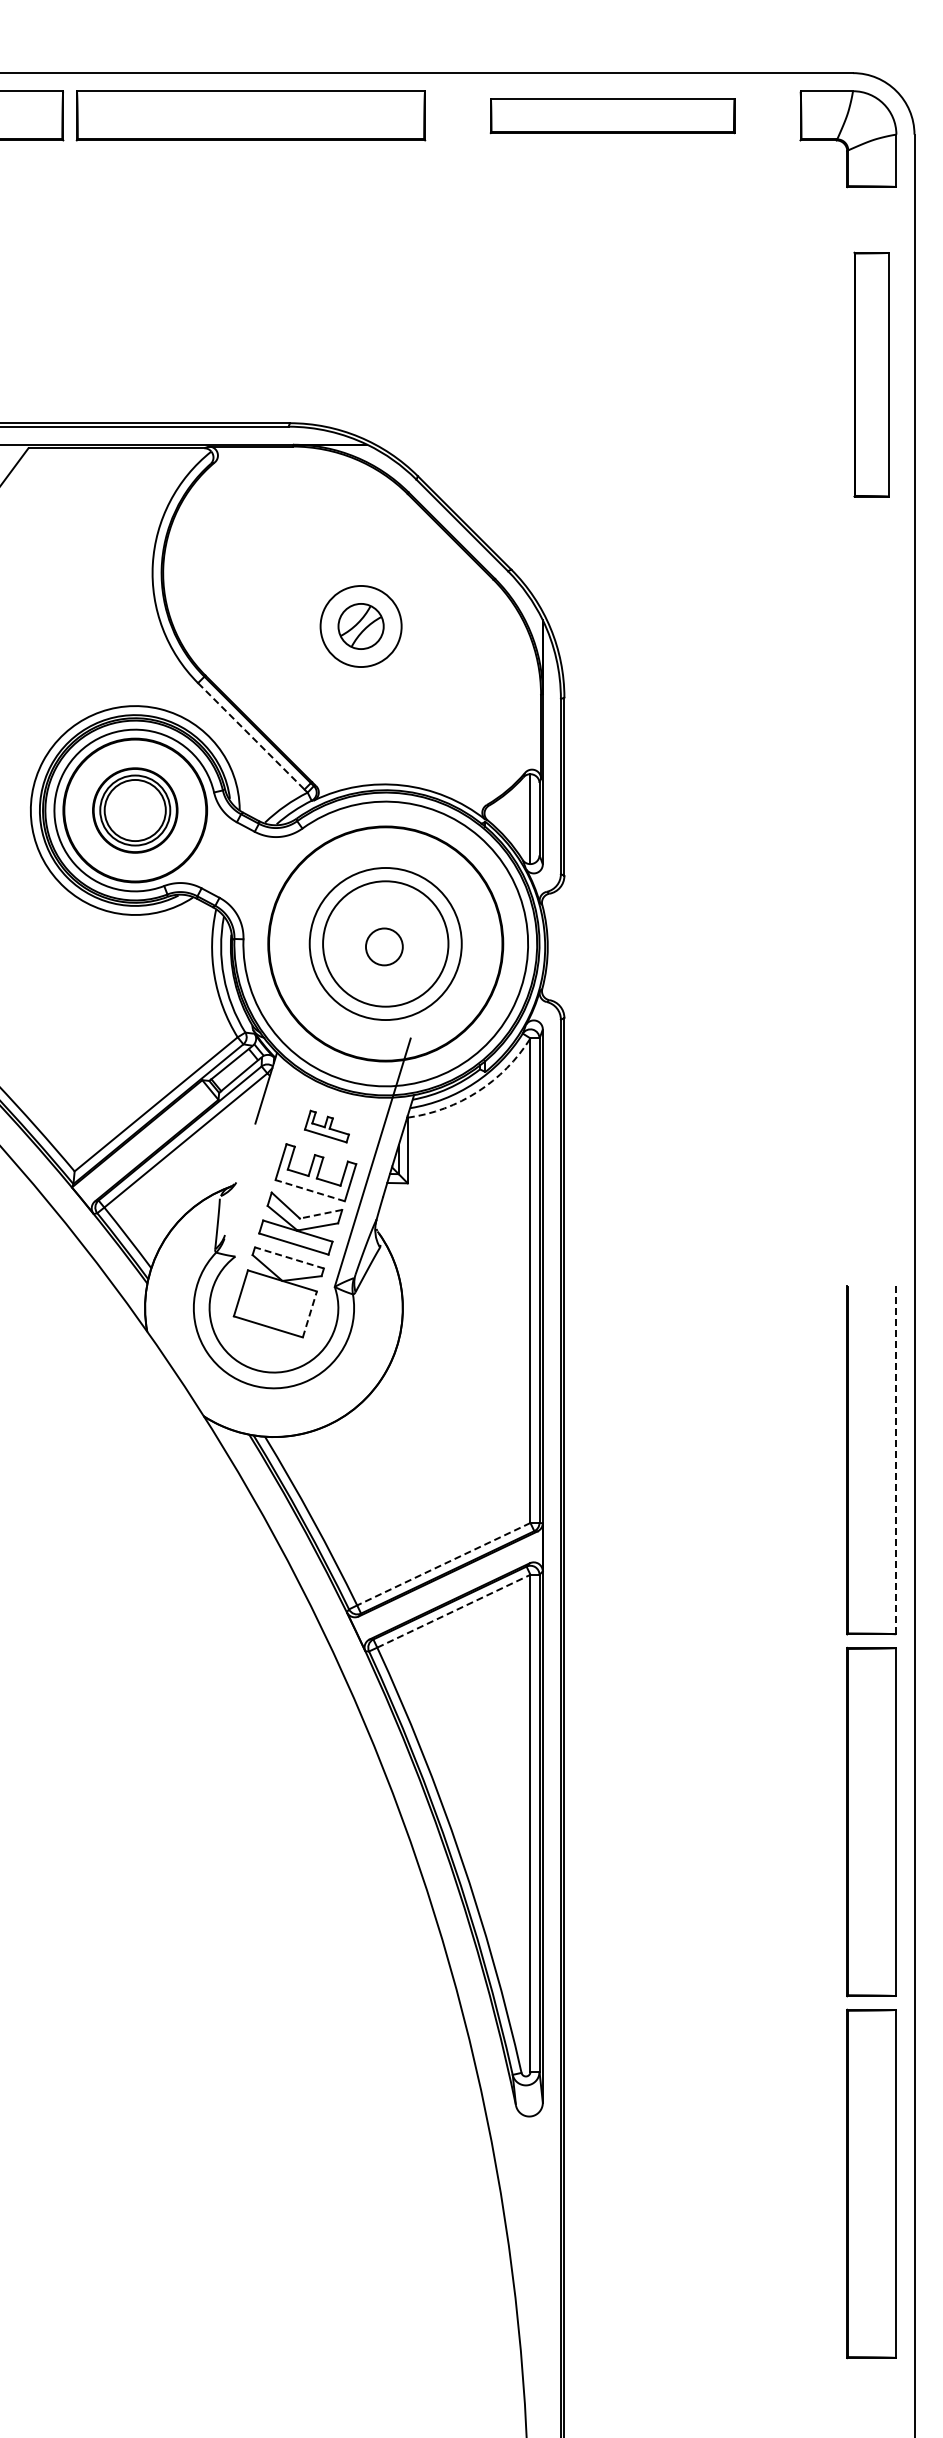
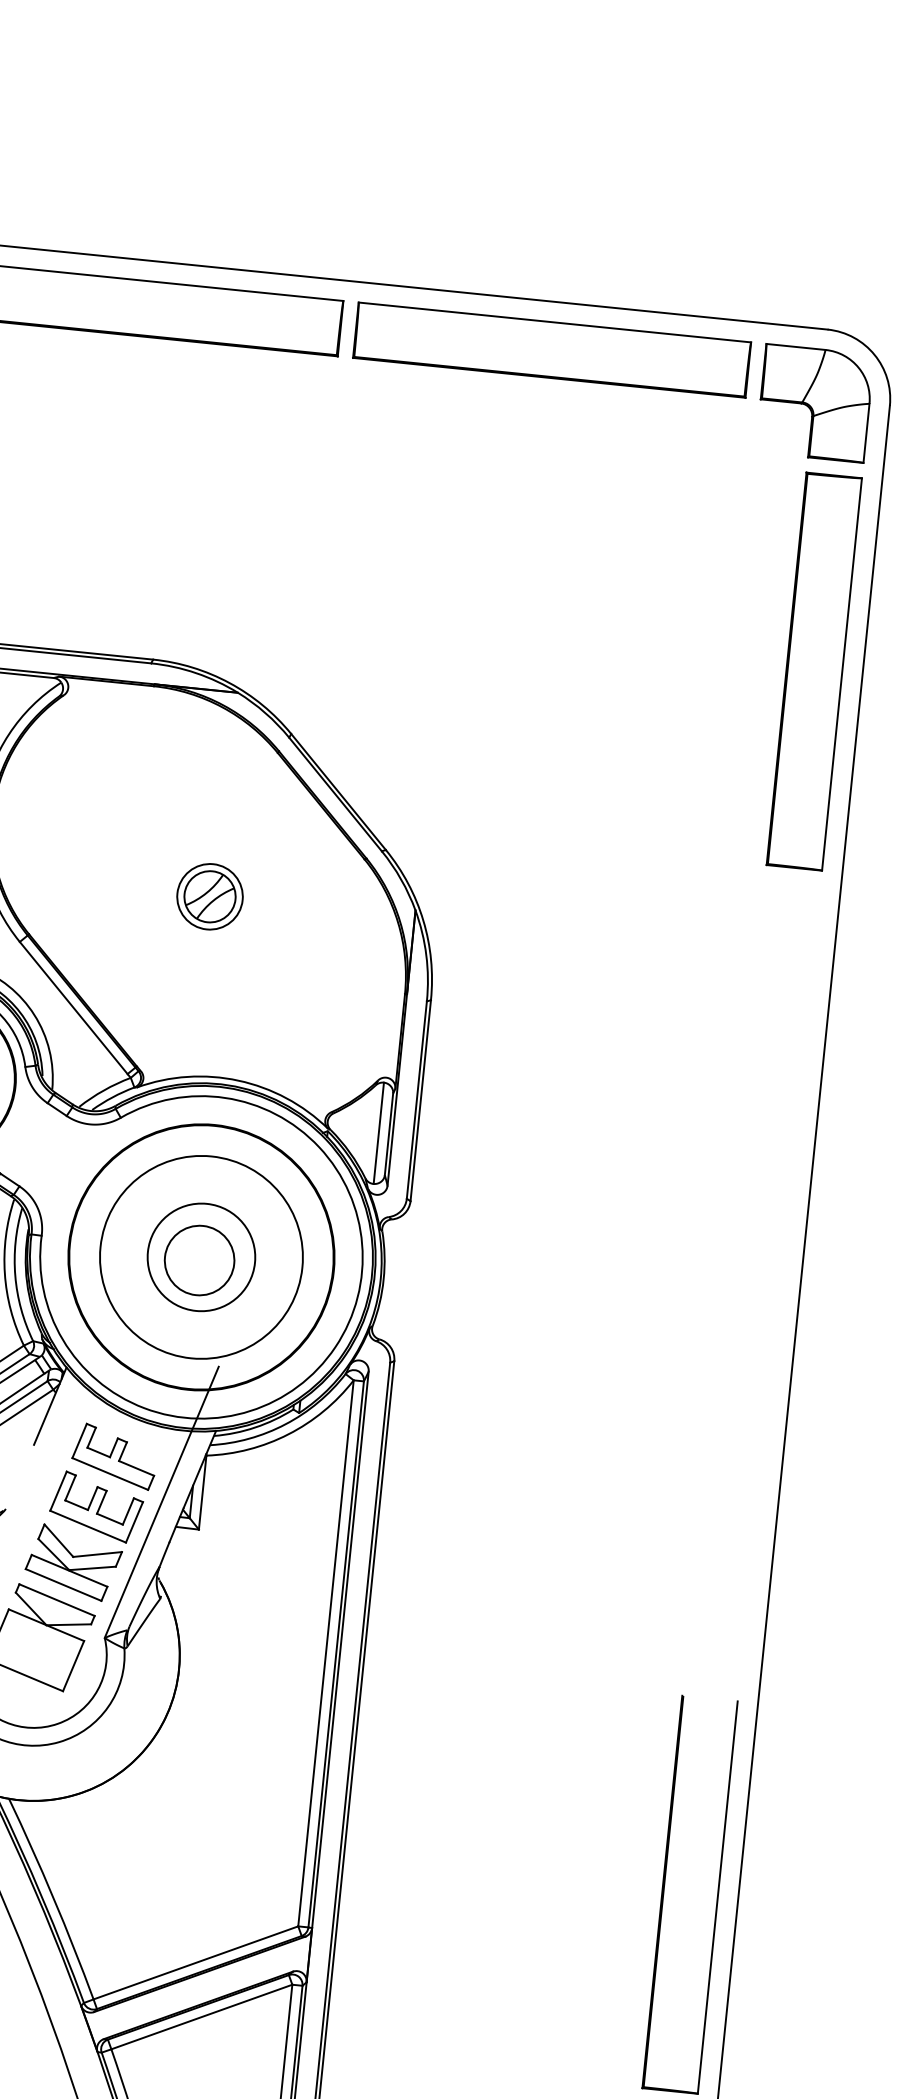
part: (612, 115) -> (551, 349), size x1.43
part: (871, 374) -> (813, 671), size x1.43
circle: (361, 626) -> (210, 896), size x0.71
line: (251, 736) -> (73, 1008), dashed -> solid
circle: (385, 943) -> (201, 1256), size x0.62
circle: (385, 943) -> (201, 1256), size x1.43
circle: (384, 946) -> (199, 1260), size x1.67
arc: (477, 1091) -> (287, 1434), dashed -> solid
part: (326, 1126) -> (113, 1456), size x1.67
line: (309, 1190) -> (87, 1526), dashed -> solid
line: (321, 1214) -> (98, 1554), dashed -> solid
line: (289, 1257) -> (57, 1599), dashed -> solid
line: (310, 1313) -> (74, 1665), dashed -> solid
line: (896, 1459) -> (717, 1896), dashed -> solid
line: (443, 1564) -> (195, 1963), dashed -> solid
line: (453, 1611) -> (201, 2017), dashed -> solid

